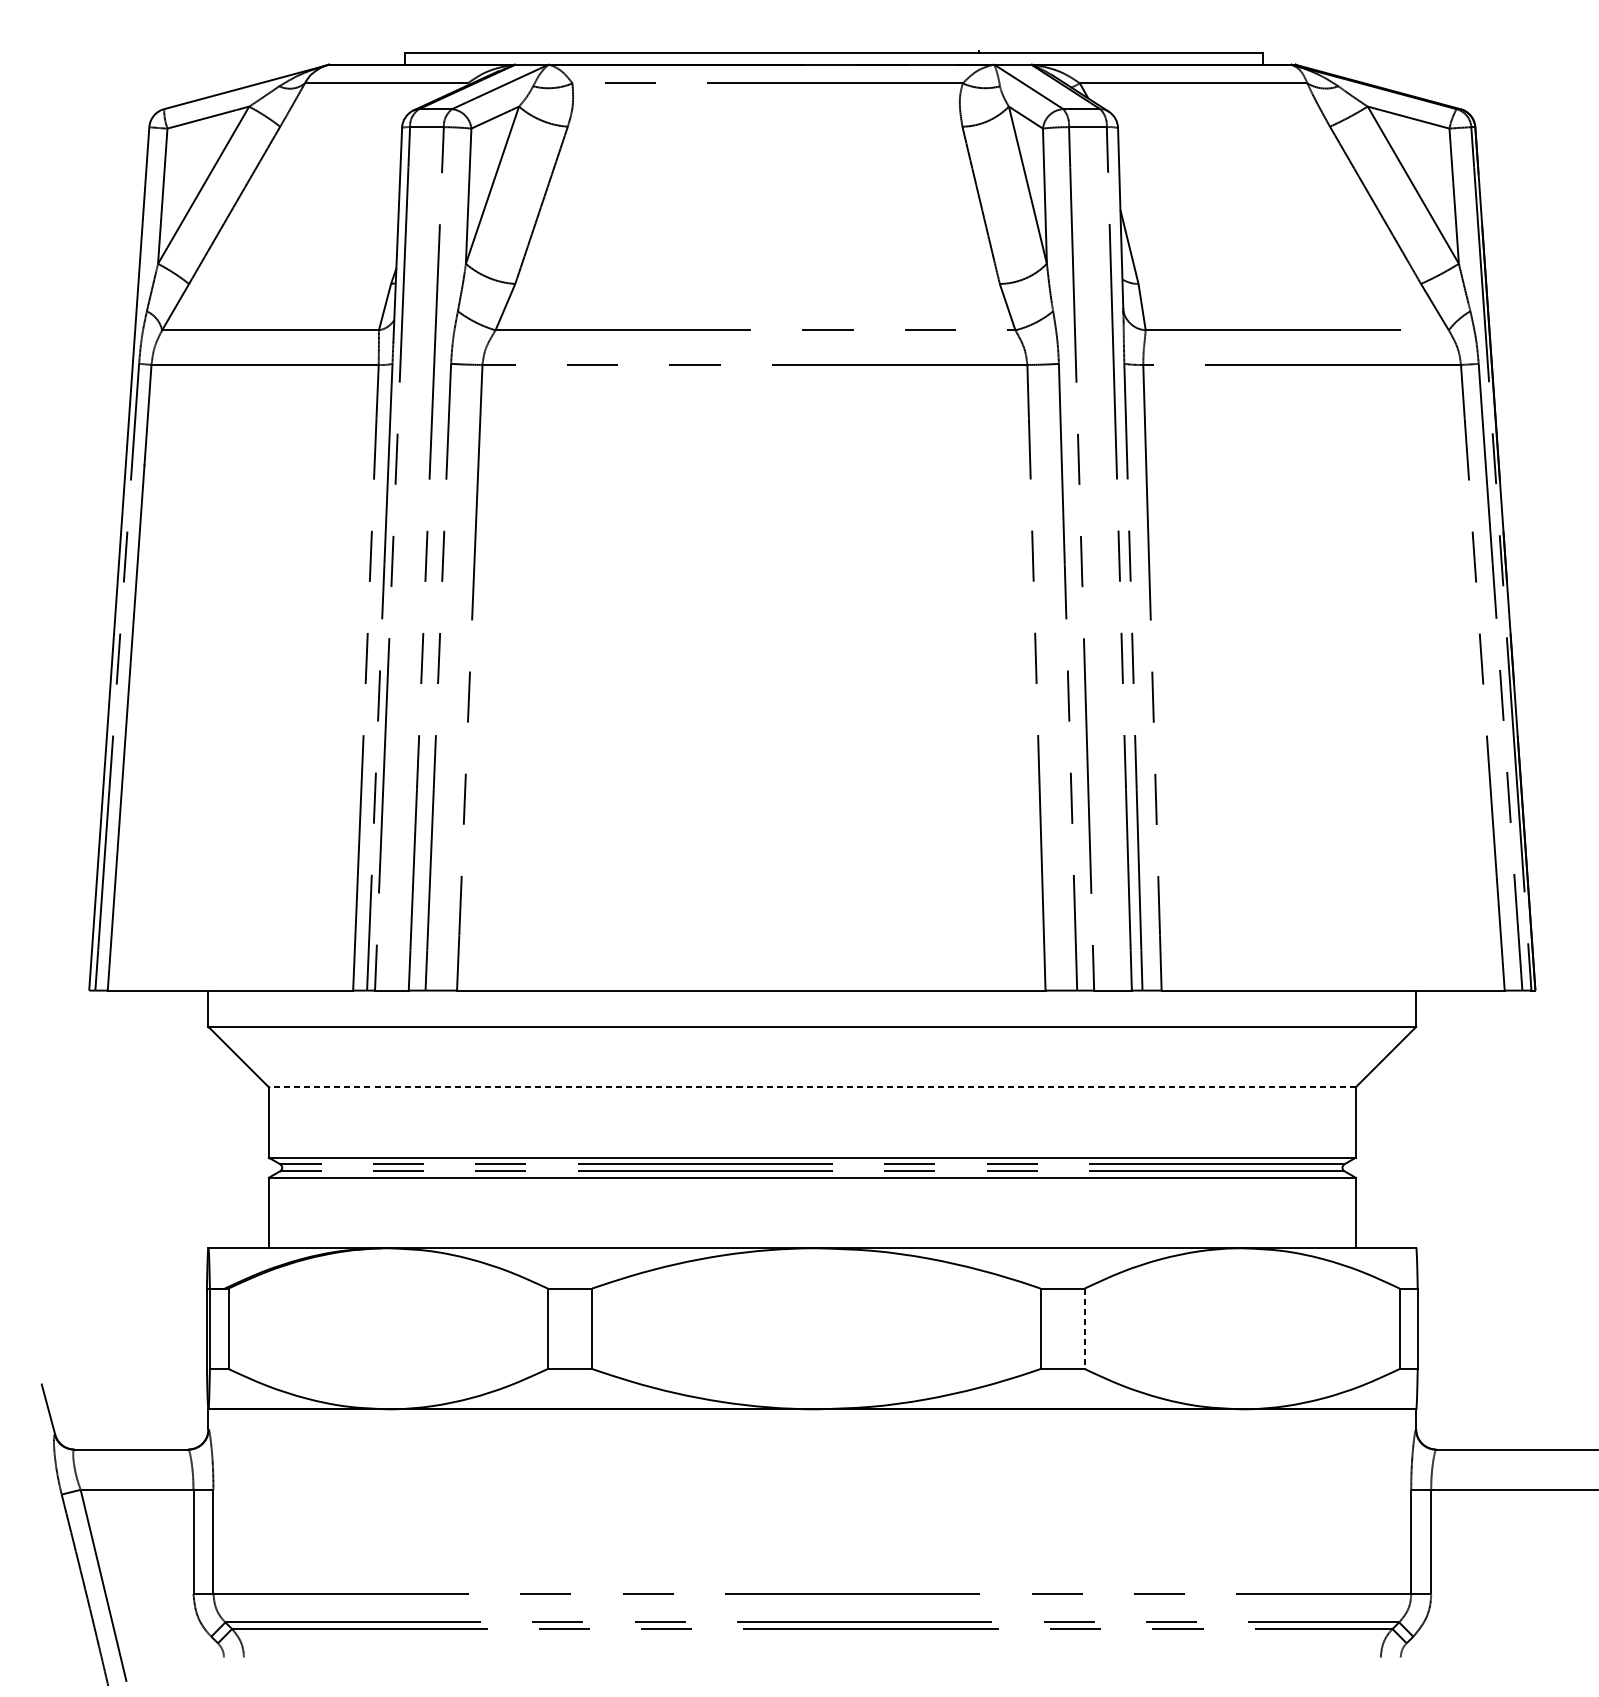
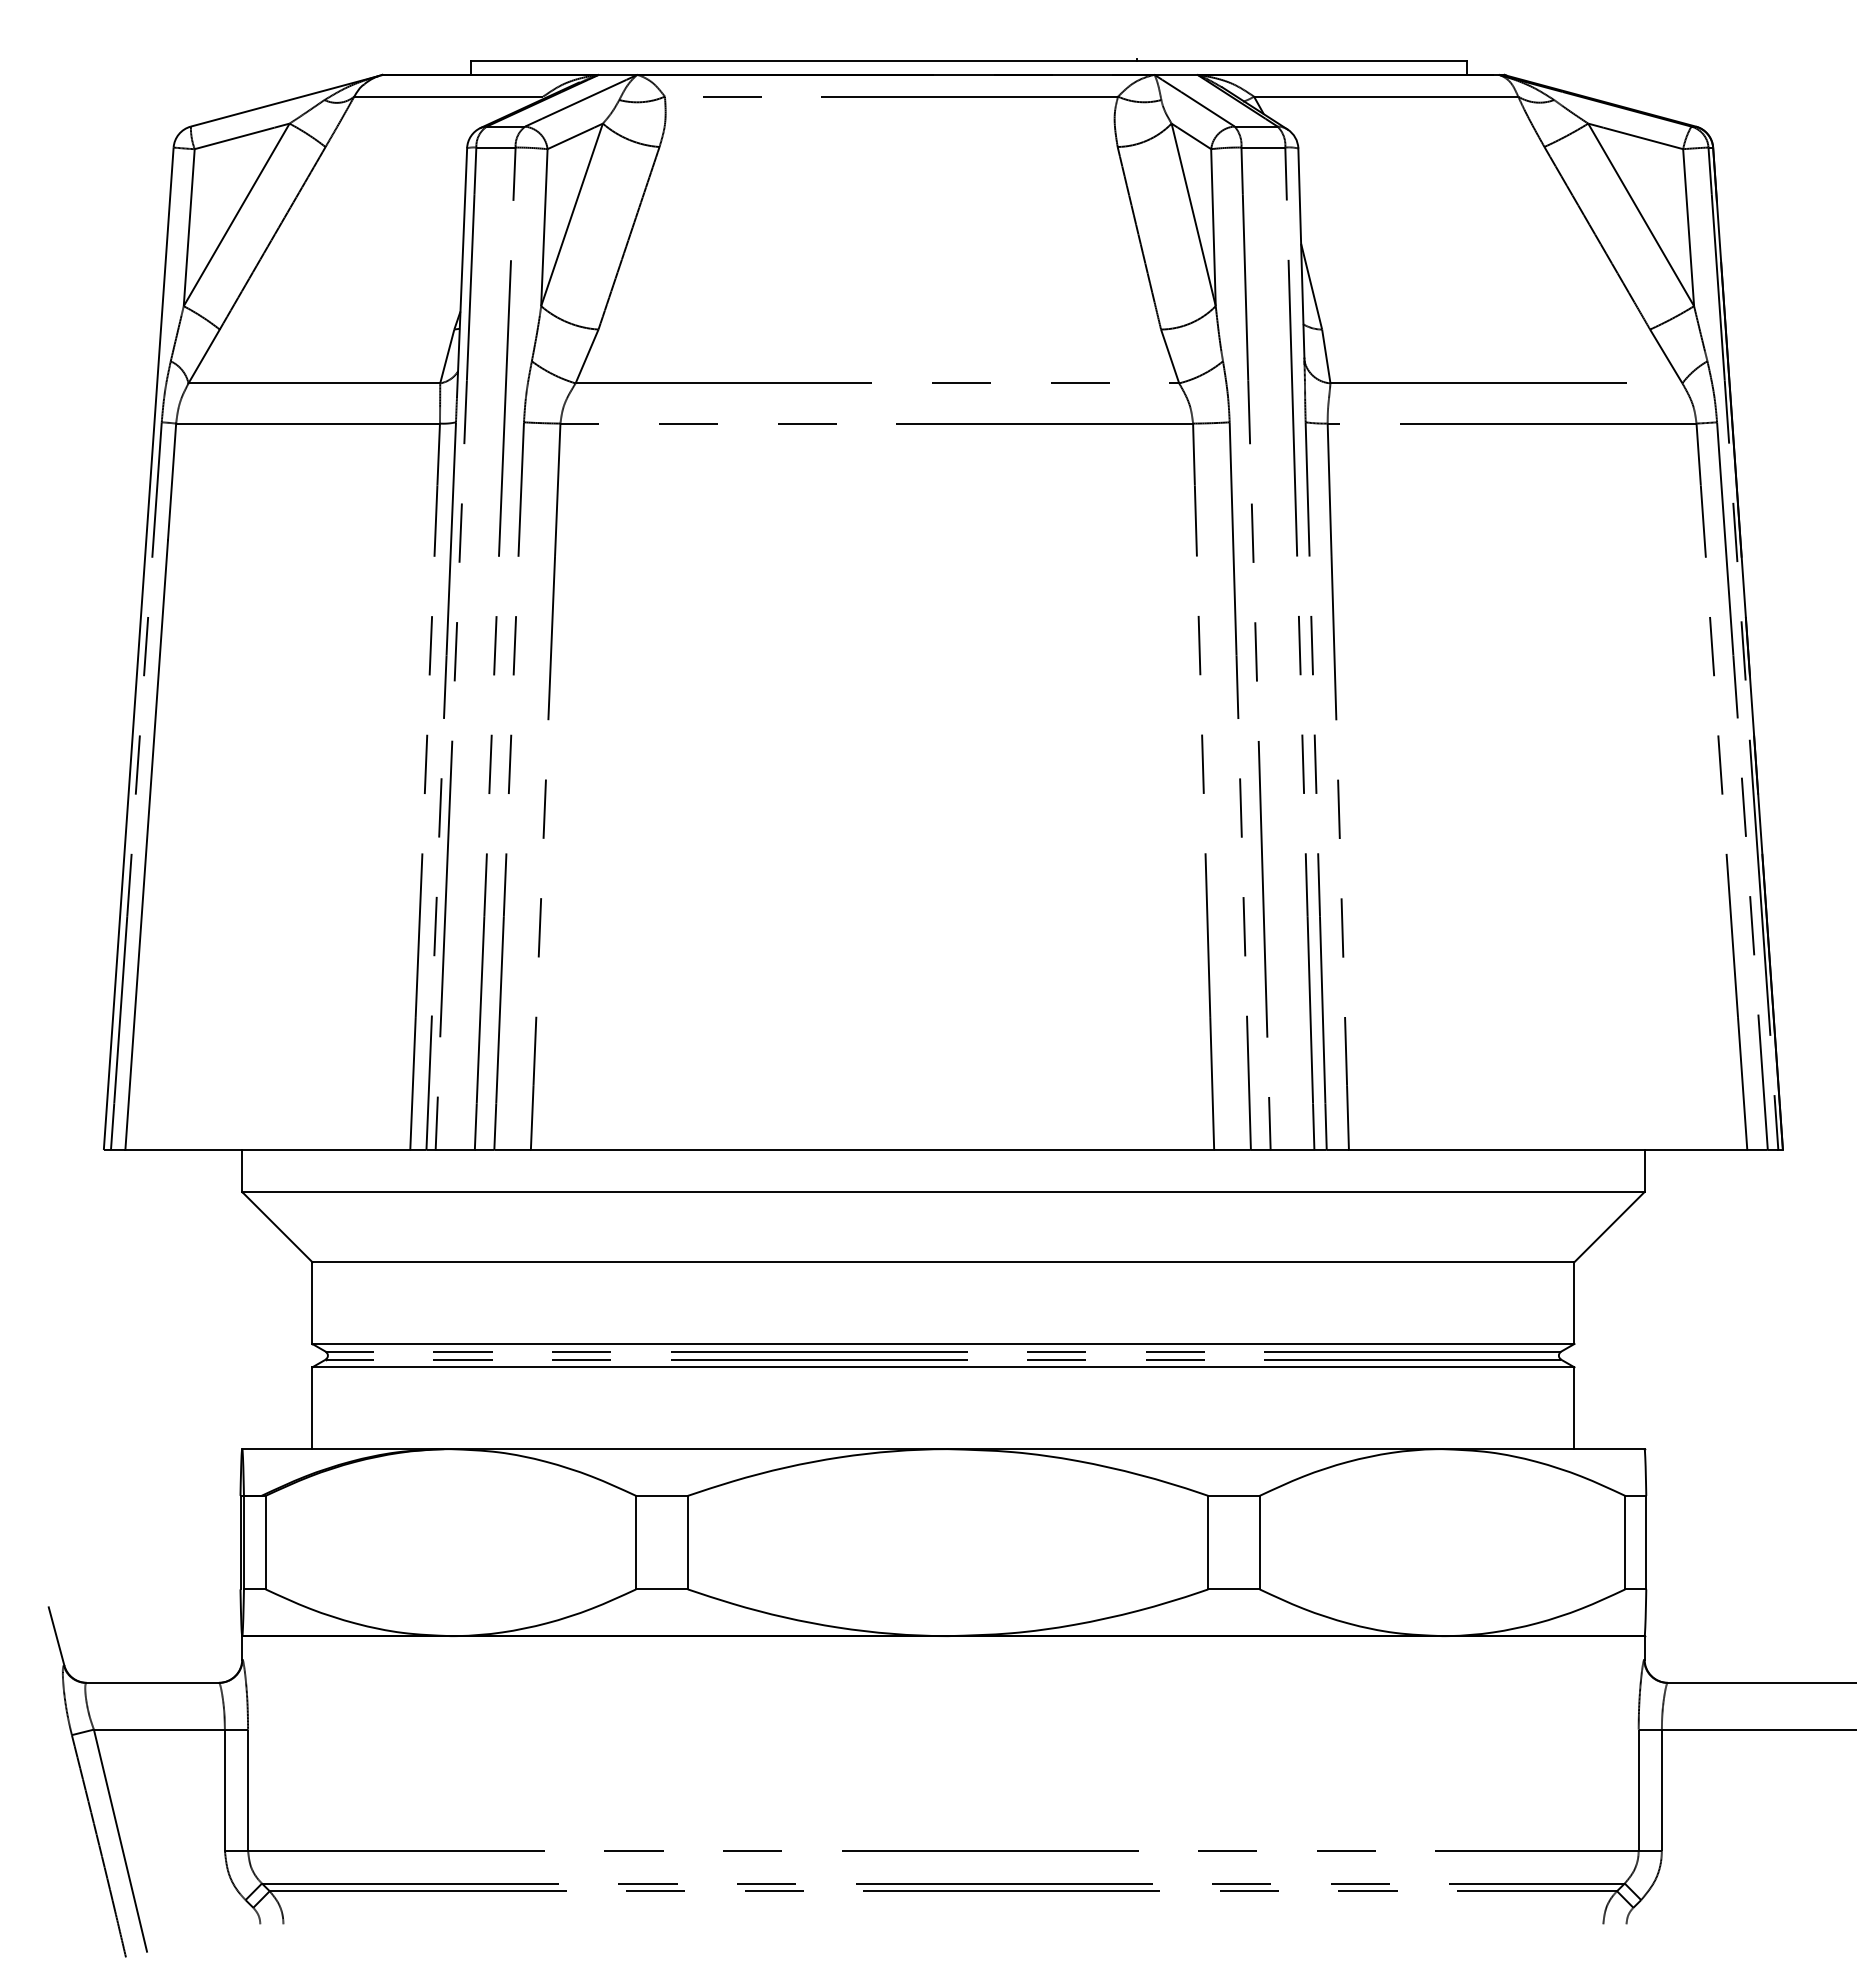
line: (811, 1087) -> (942, 1262), dashed -> solid
line: (1084, 1328) -> (1259, 1542), dashed -> solid

